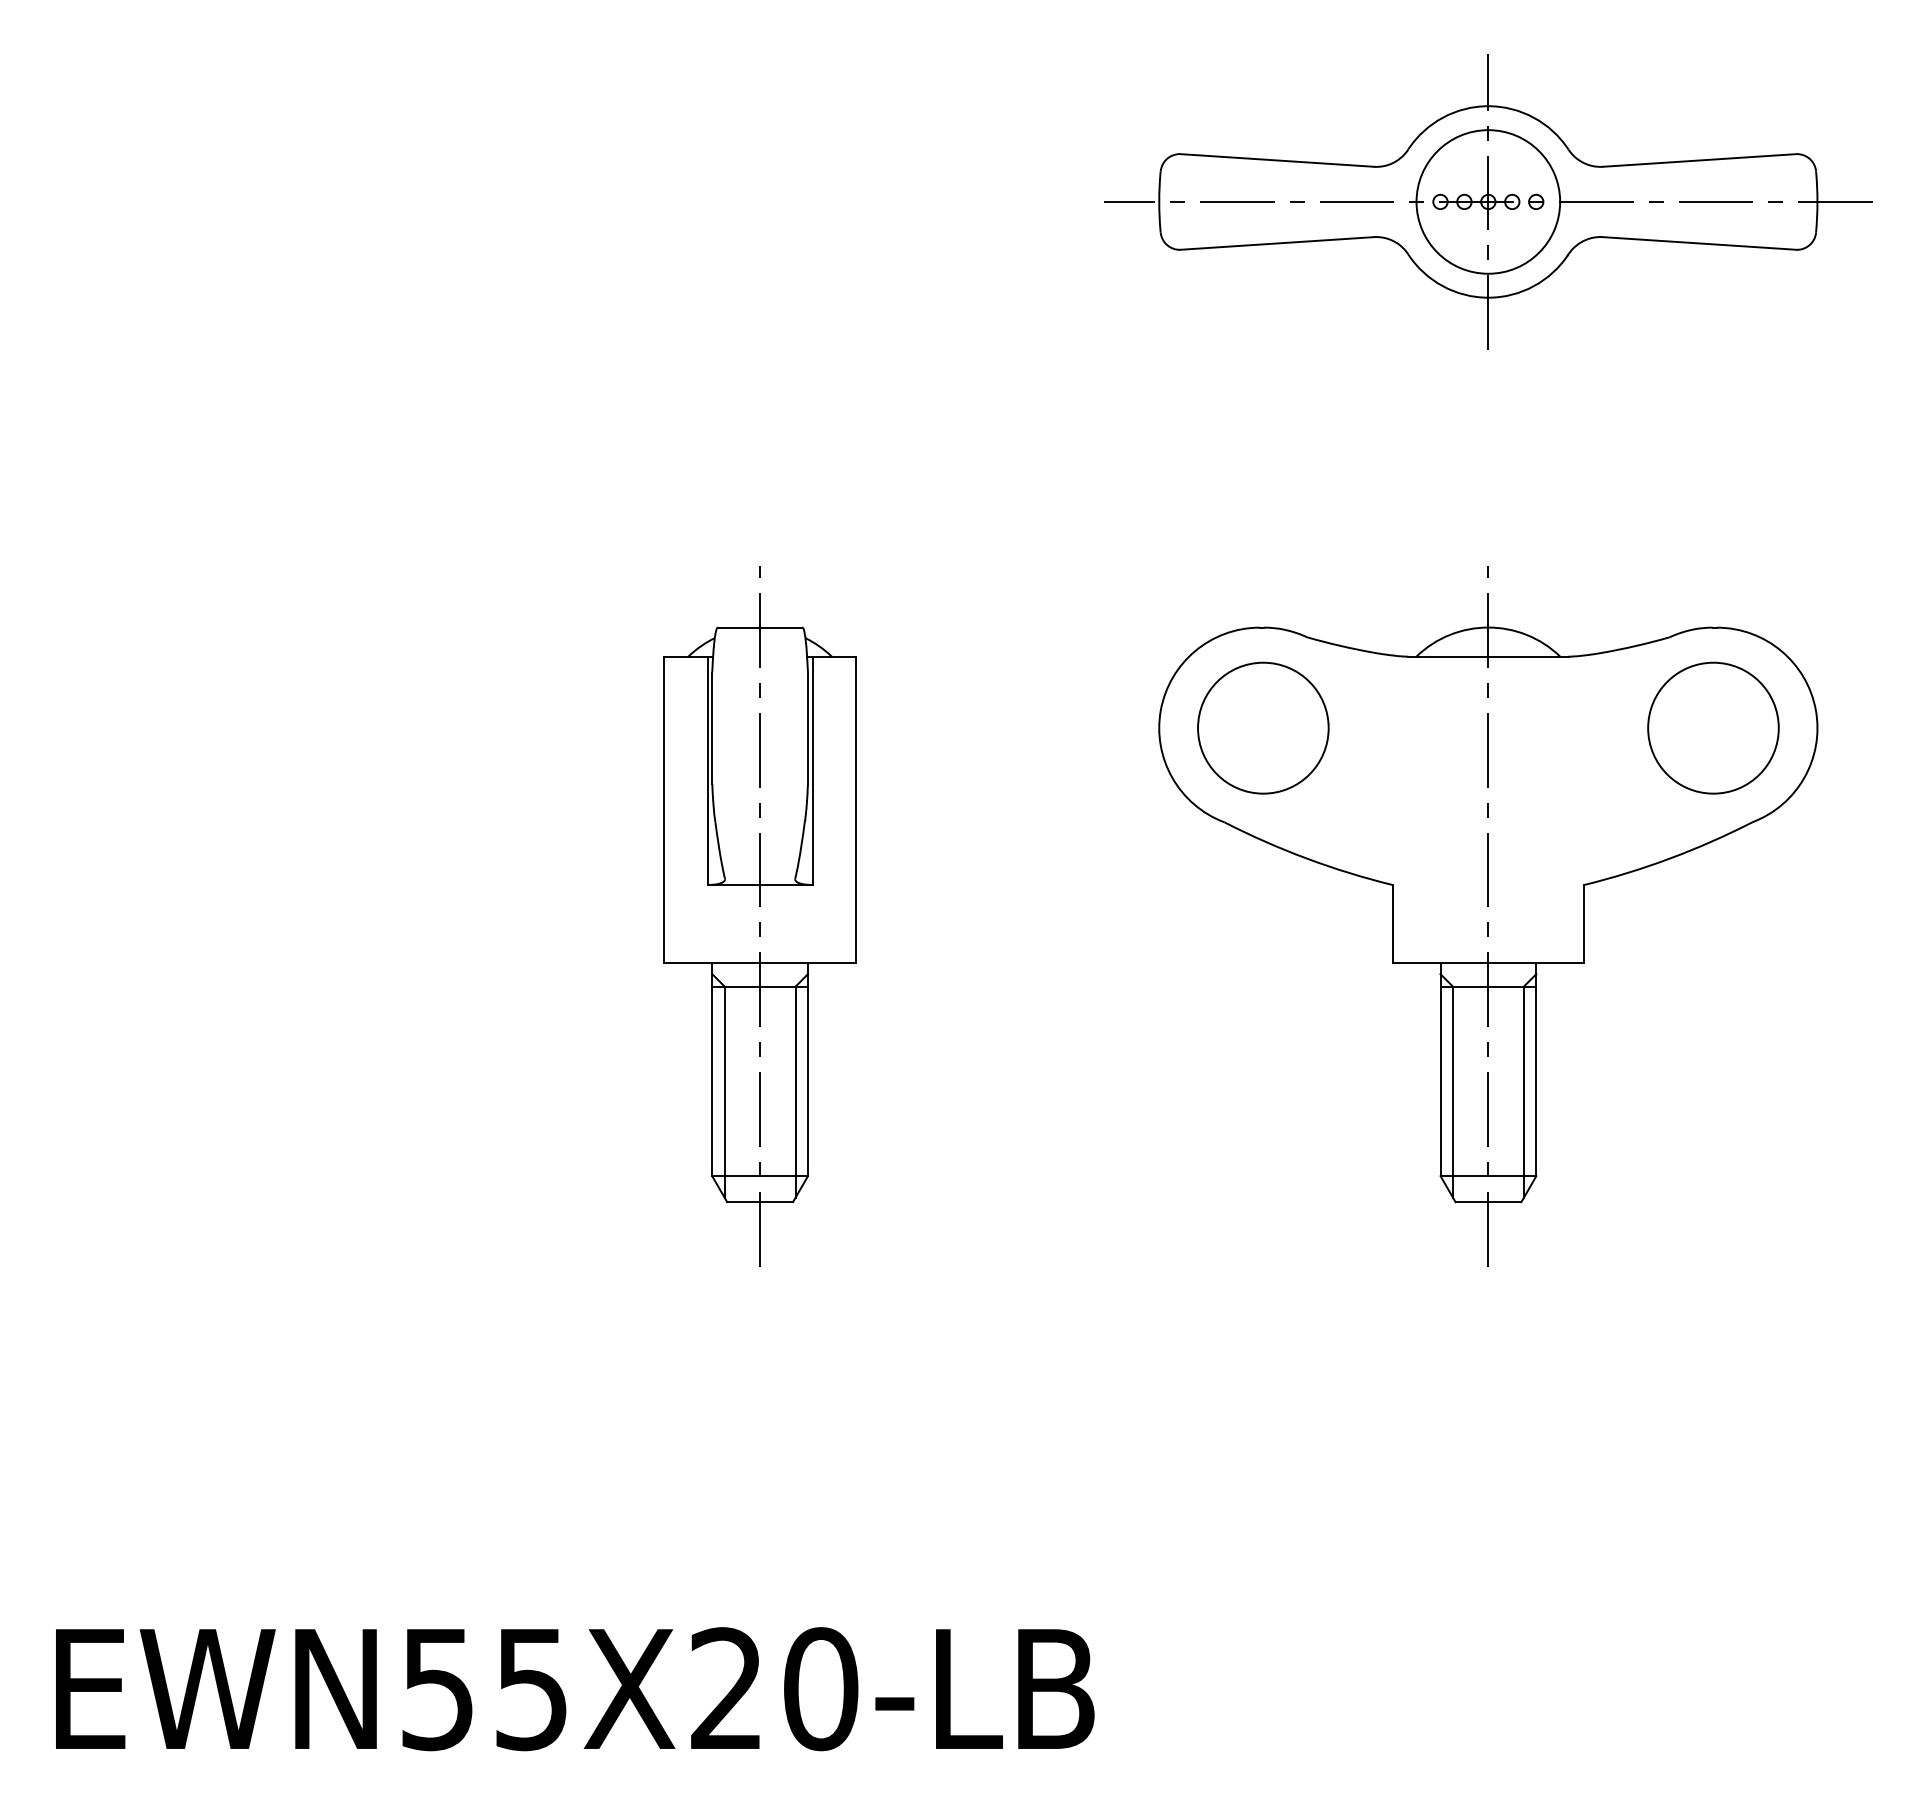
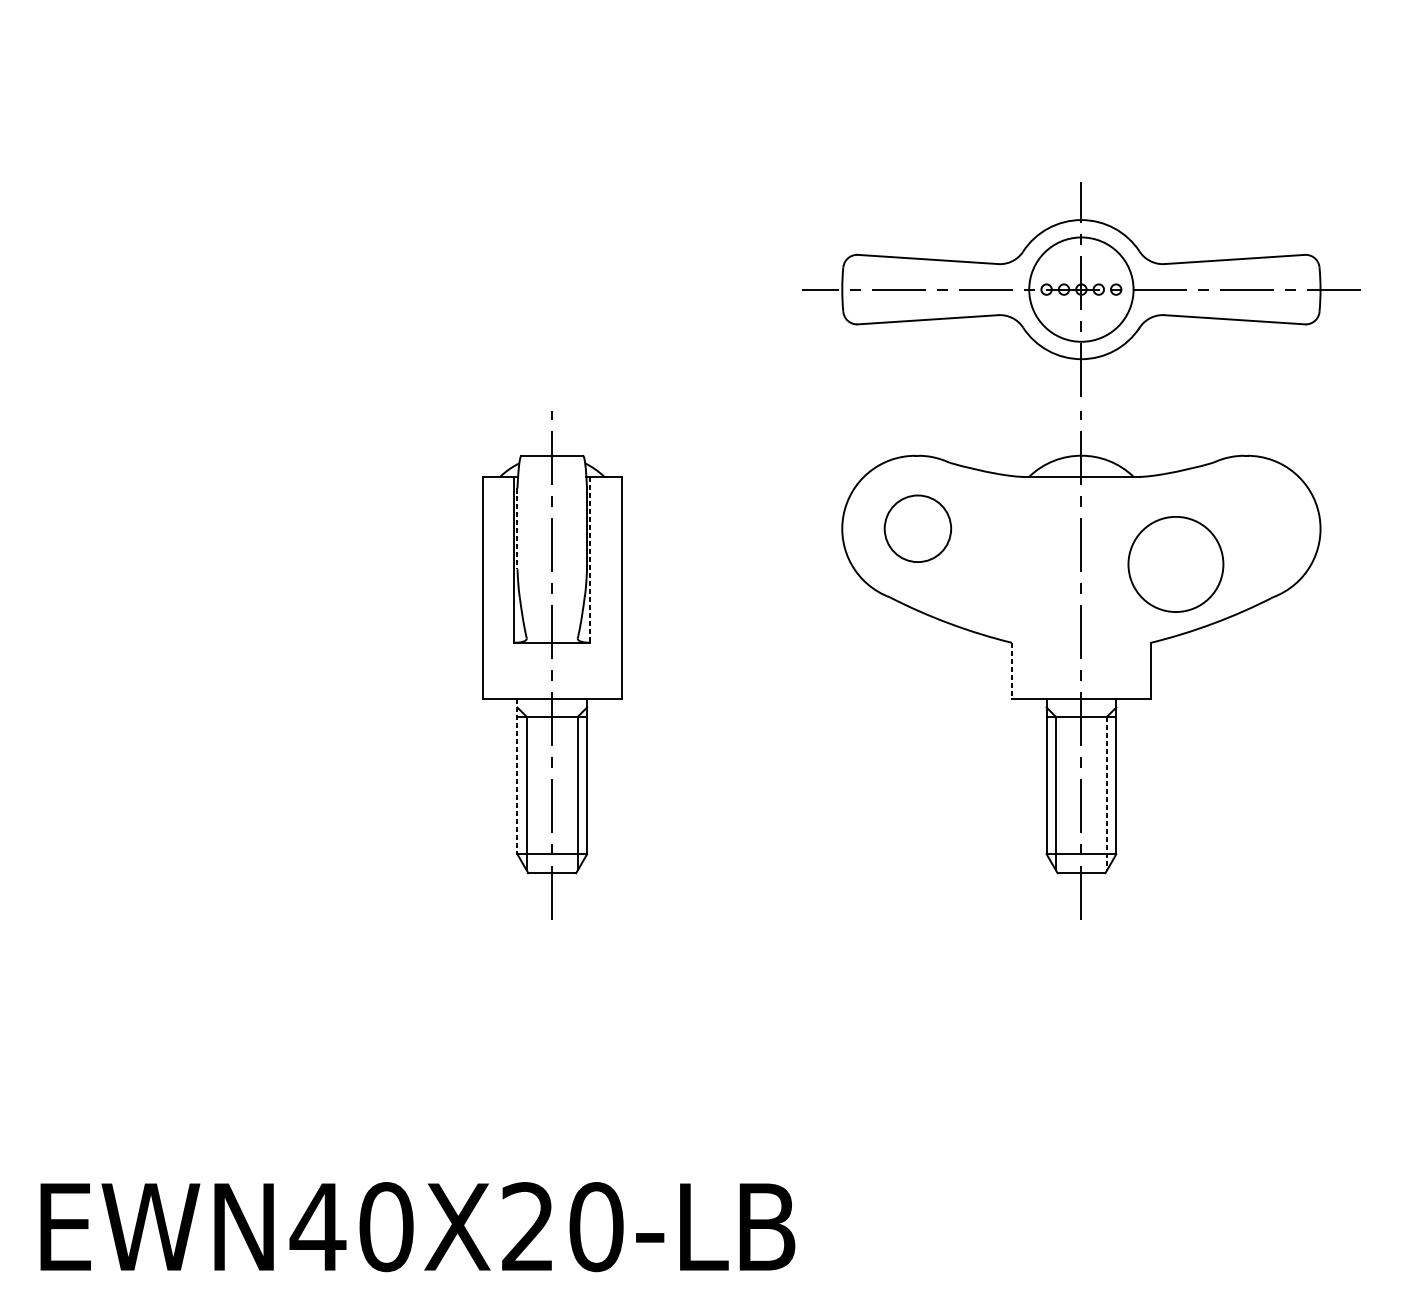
part: (1488, 201) -> (1081, 289), moved
part: (1263, 727) -> (918, 528), size x0.7
part: (1713, 727) -> (1175, 563), moved
line: (712, 728) -> (517, 529), solid -> dashed
line: (812, 771) -> (590, 560), solid -> dashed
line: (1392, 923) -> (1011, 670), solid -> dashed
line: (712, 1069) -> (517, 776), solid -> dashed
line: (1523, 1092) -> (1106, 793), solid -> dashed
text: (483, 1689) -> (351, 1227), EWN55X20-LB -> EWN40X20-LB

